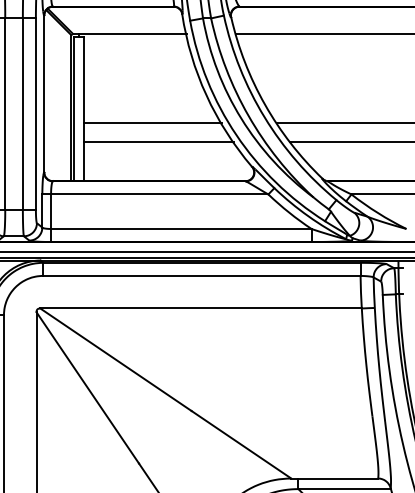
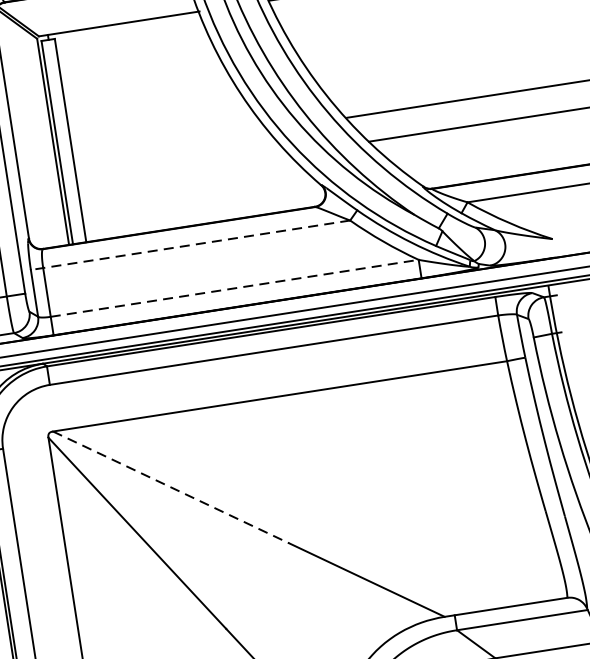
line: (152, 123) -> (170, 145), removed
line: (158, 141) -> (183, 169), removed
line: (154, 194) -> (189, 245), solid -> dashed
line: (181, 228) -> (234, 287), solid -> dashed
line: (116, 360) -> (171, 488), solid -> dashed

